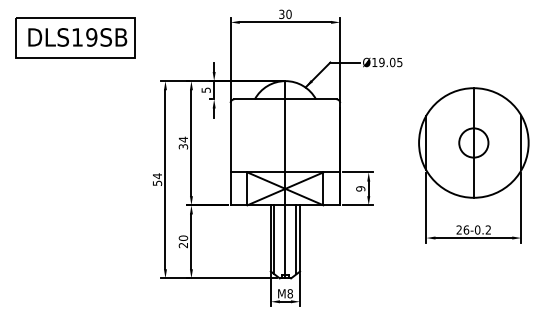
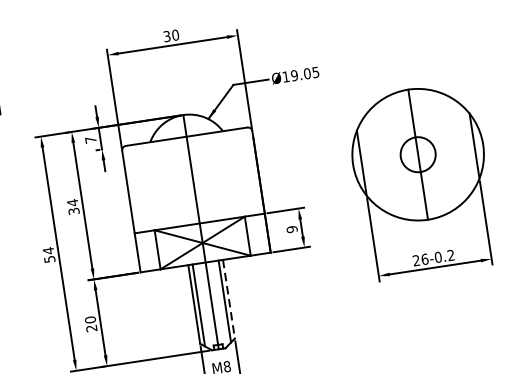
text: (205, 89) -> (89, 139), 5 -> 7
line: (300, 238) -> (229, 299), solid -> dashed

